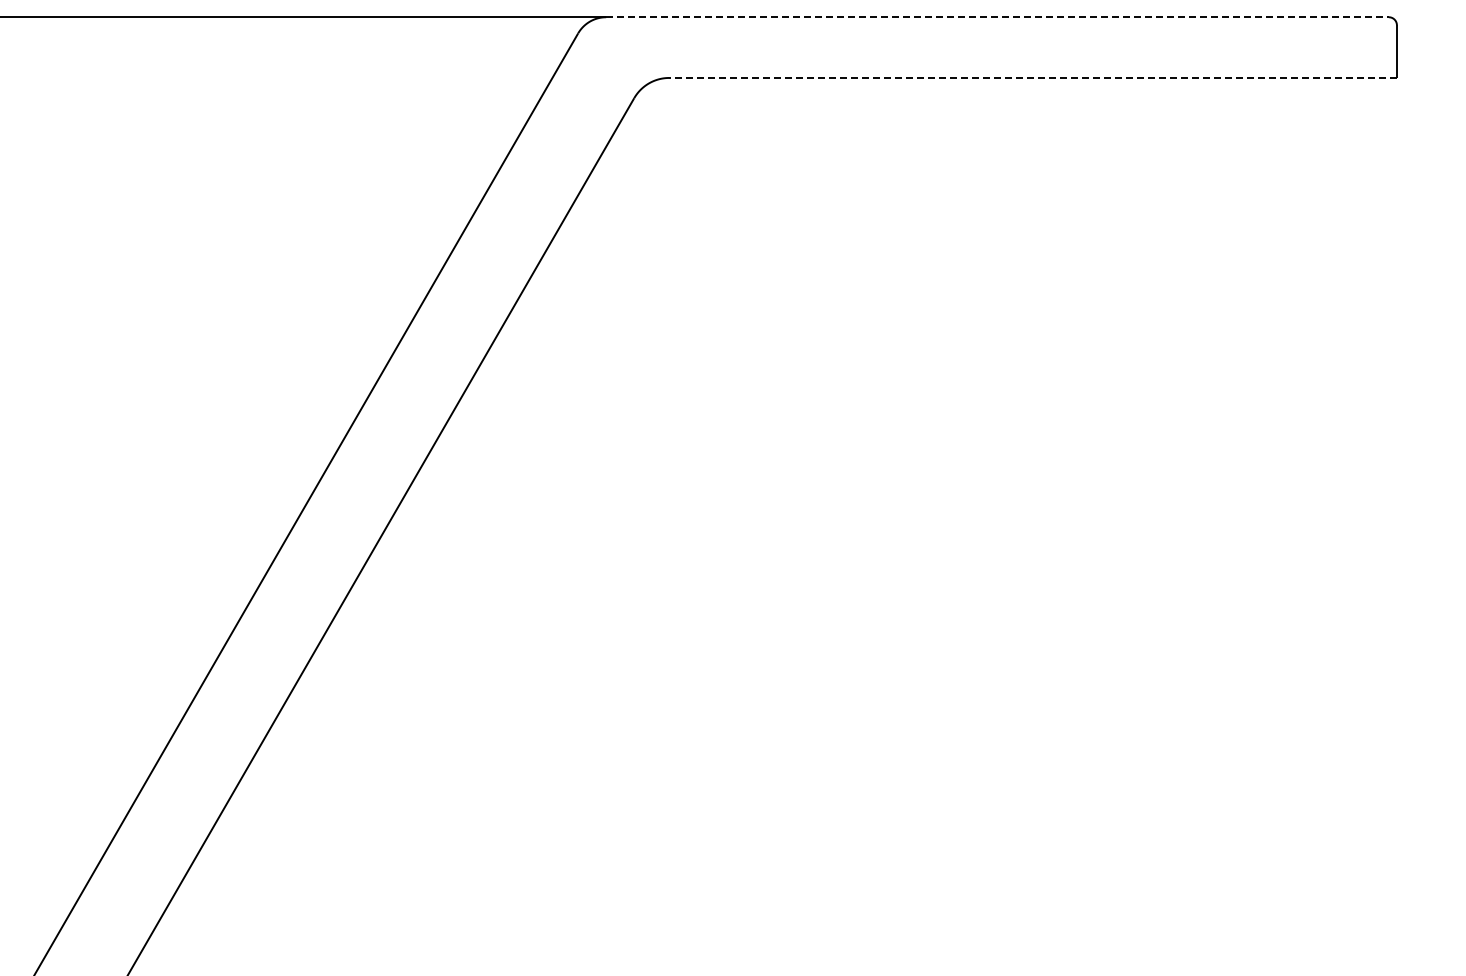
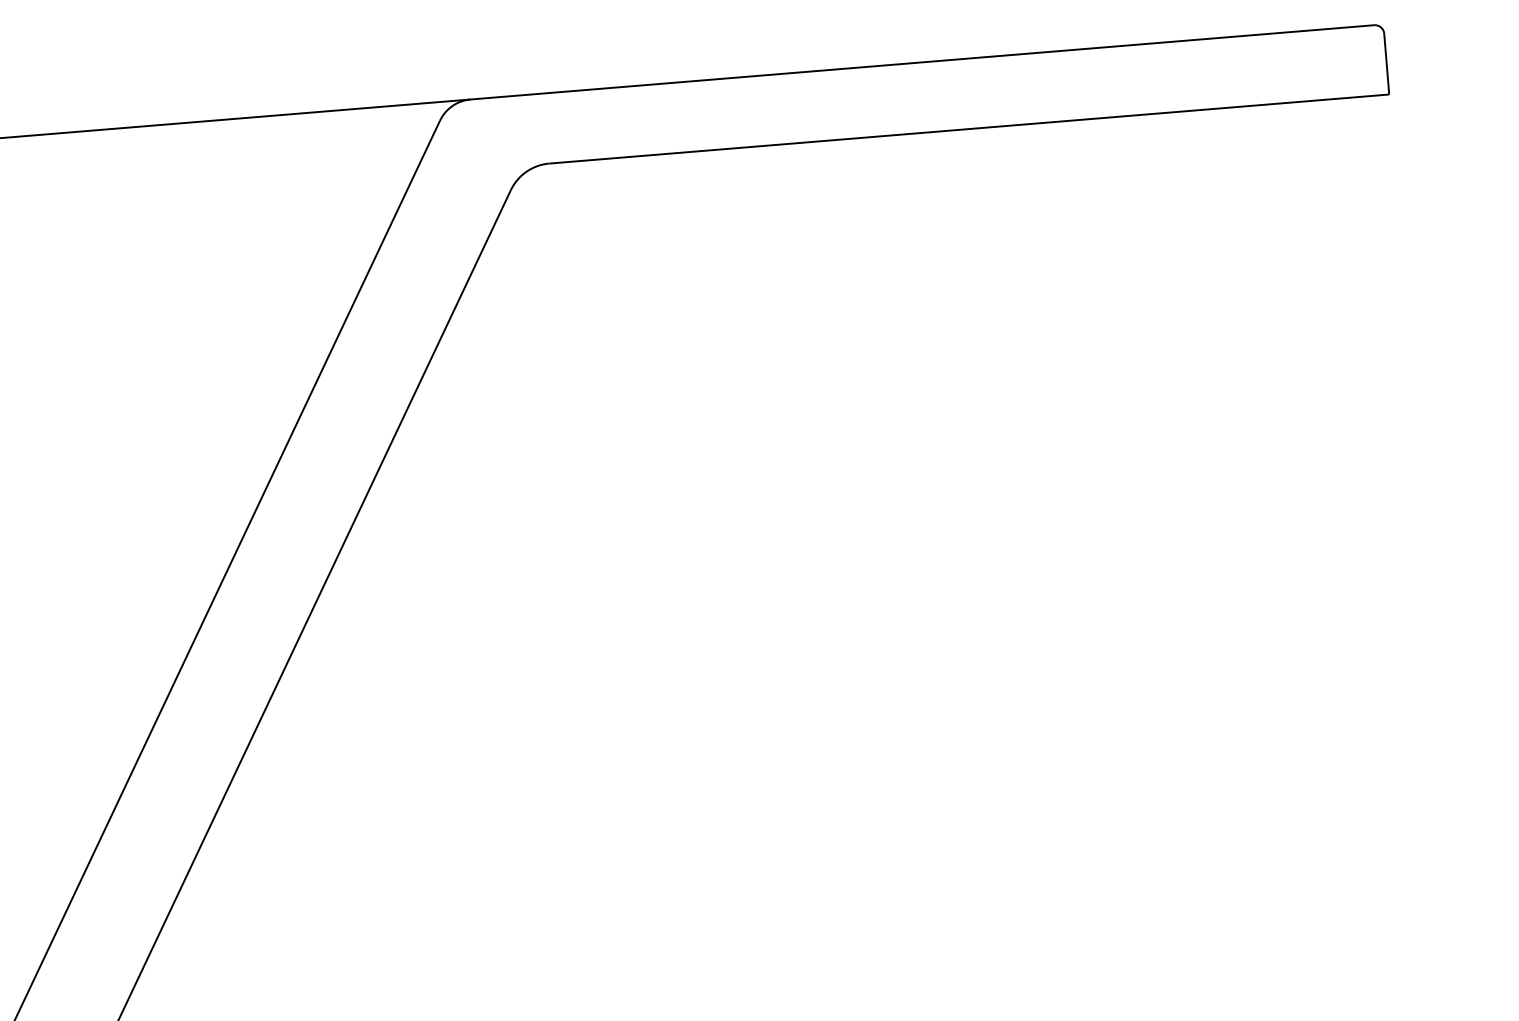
line: (998, 17) -> (923, 62), dashed -> solid
line: (1033, 77) -> (969, 128), dashed -> solid

